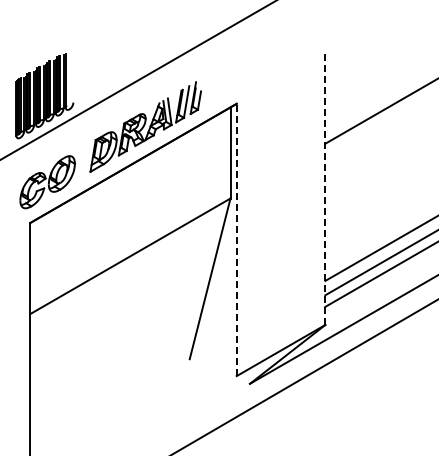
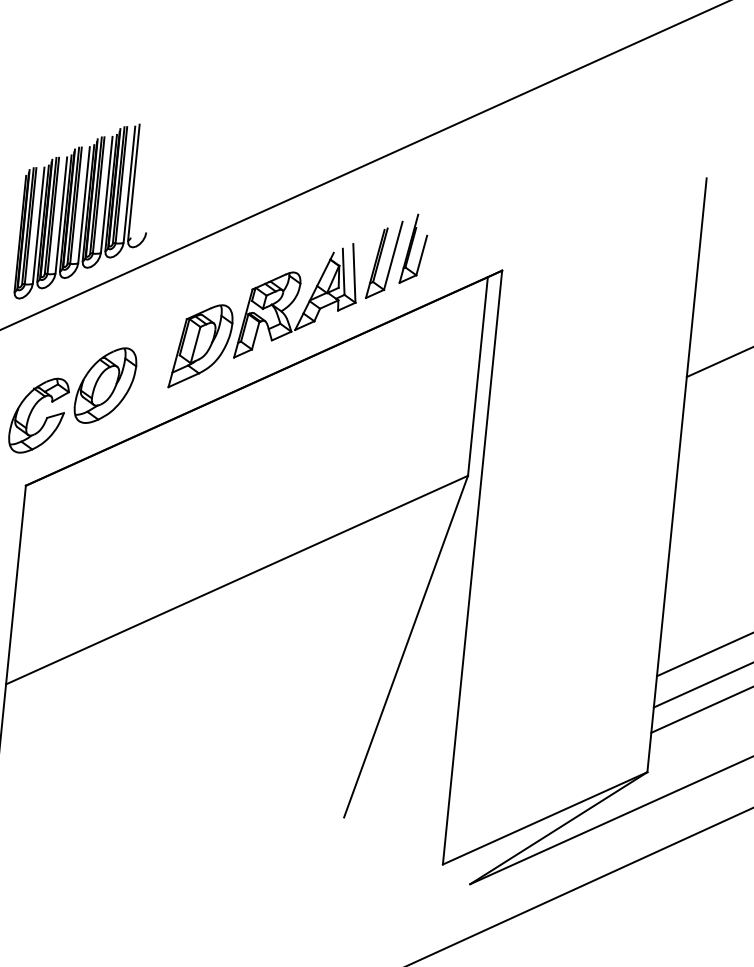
line: (325, 188) -> (677, 474), dashed -> solid
line: (236, 239) -> (472, 566), dashed -> solid

